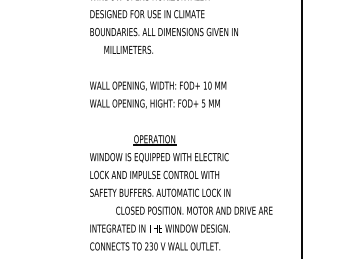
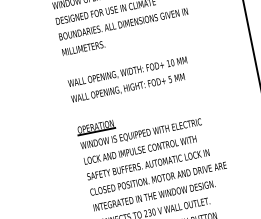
text: (128, 49) -> (83, 48), moved
part: (154, 140) -> (95, 127), moved
text: (194, 210) -> (158, 178), moved

